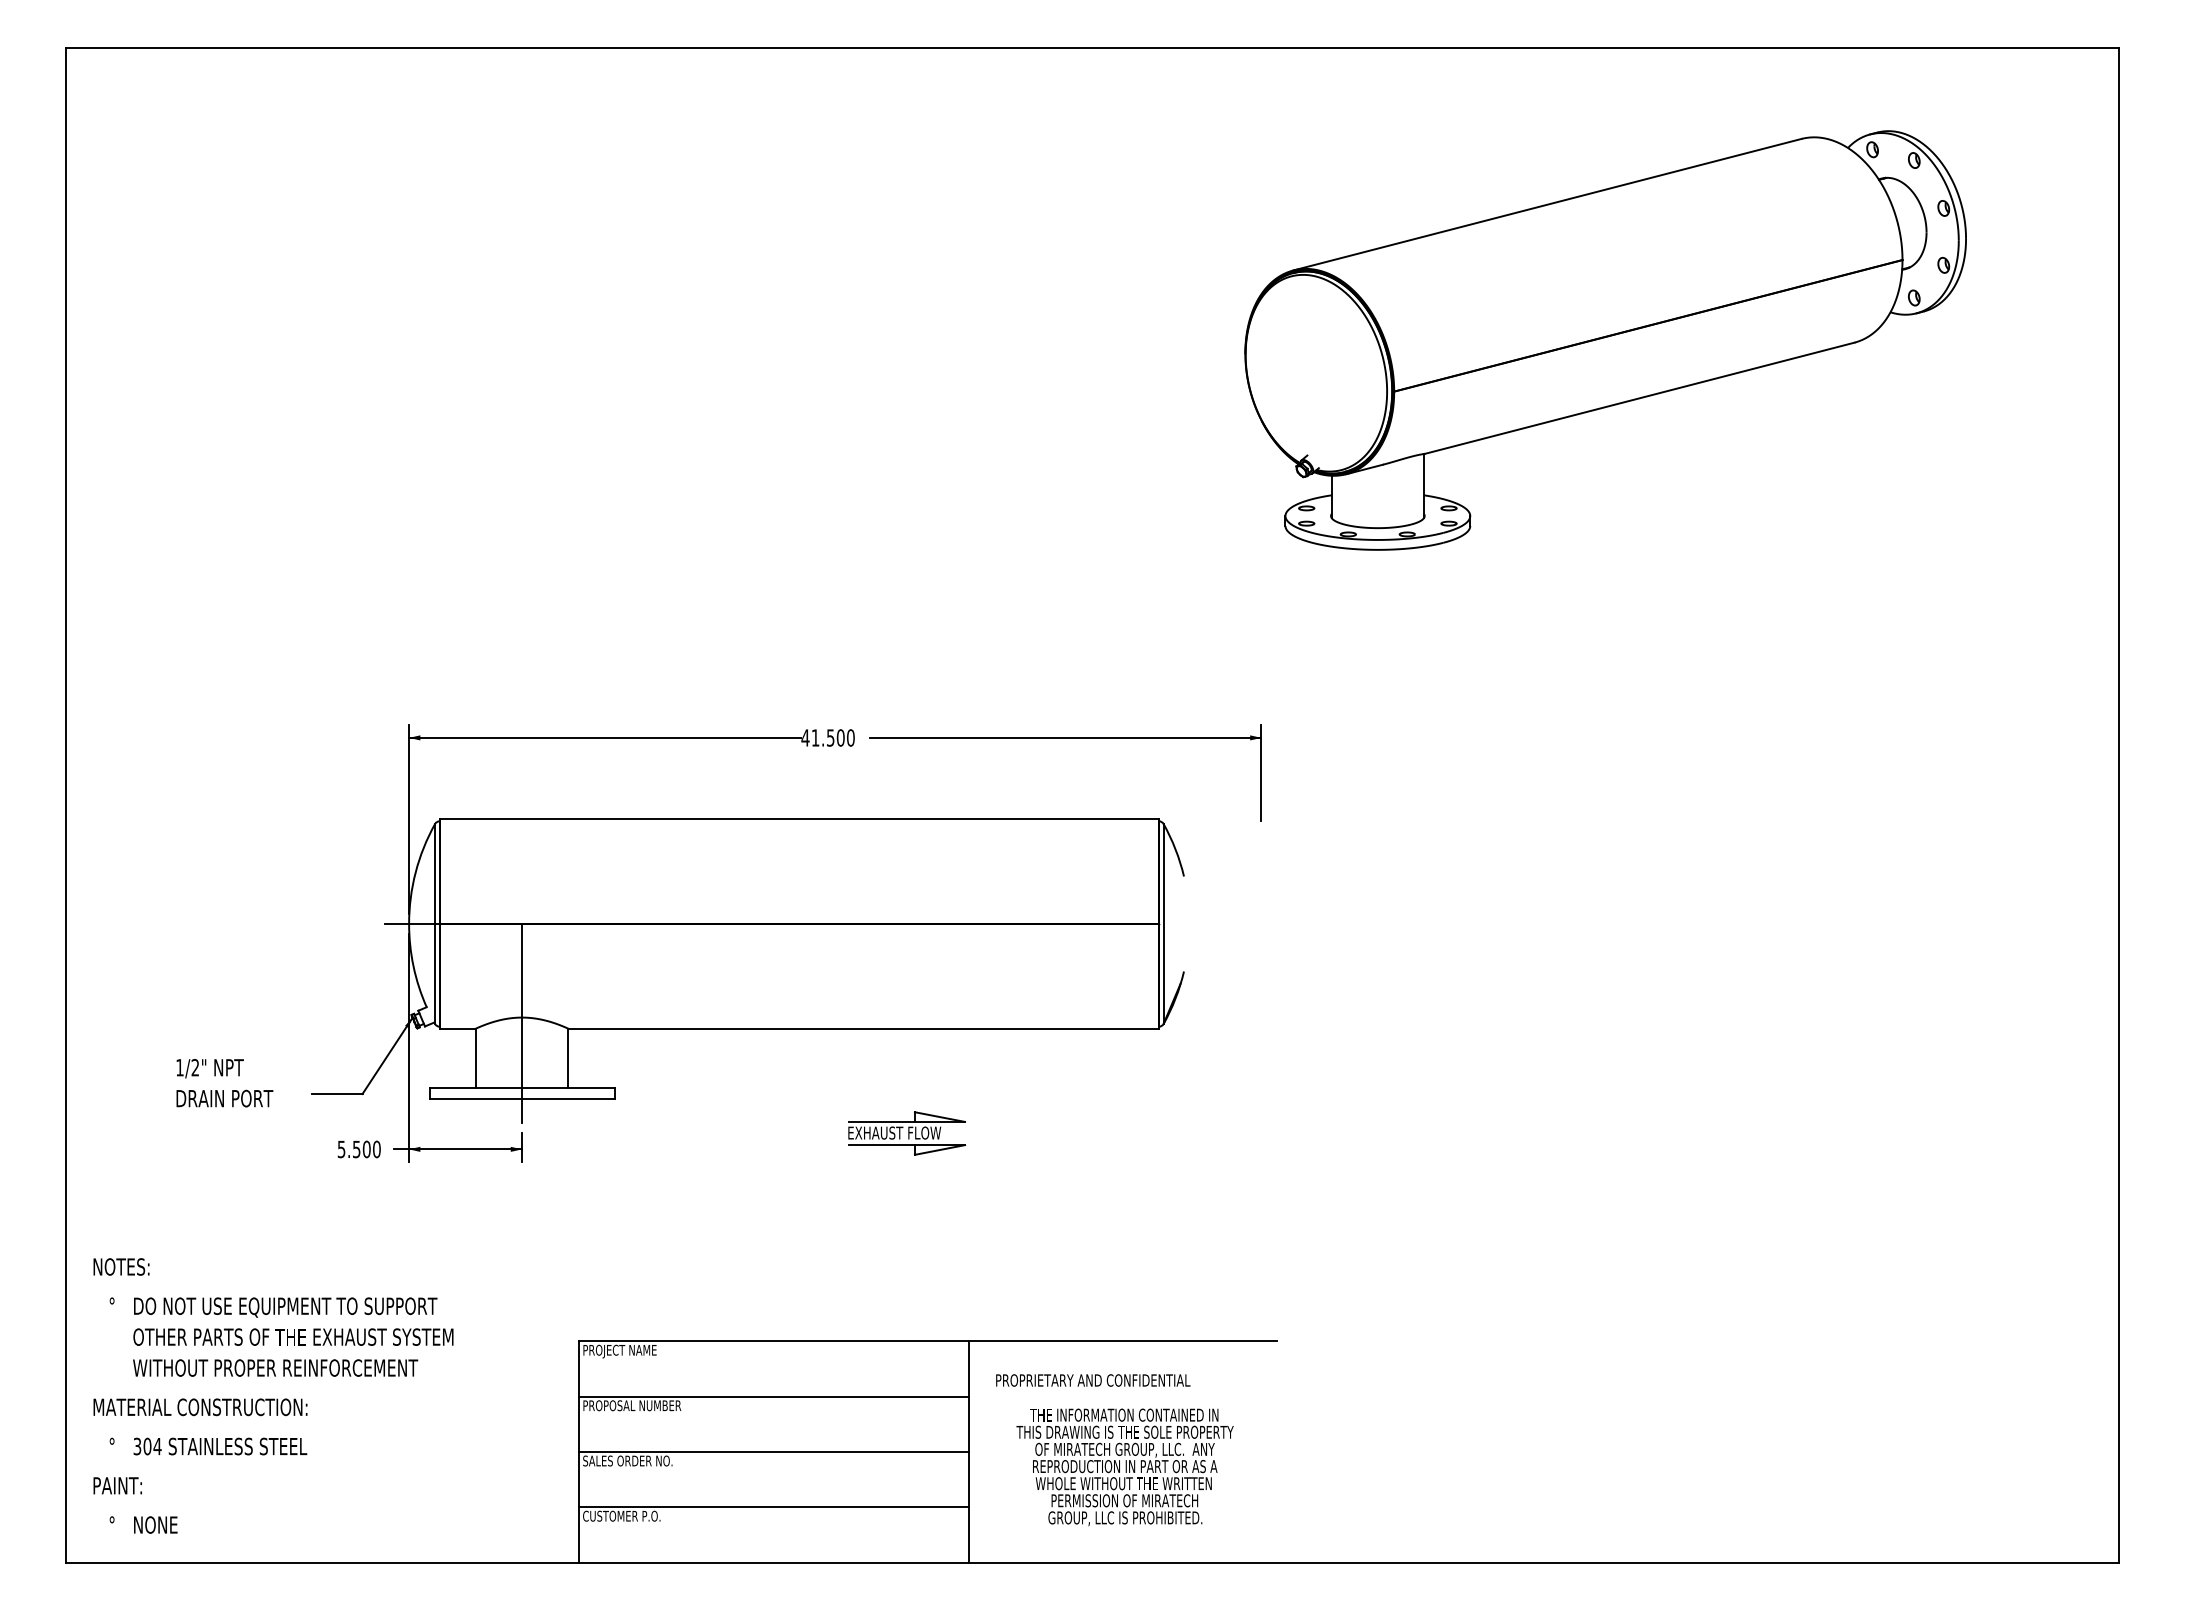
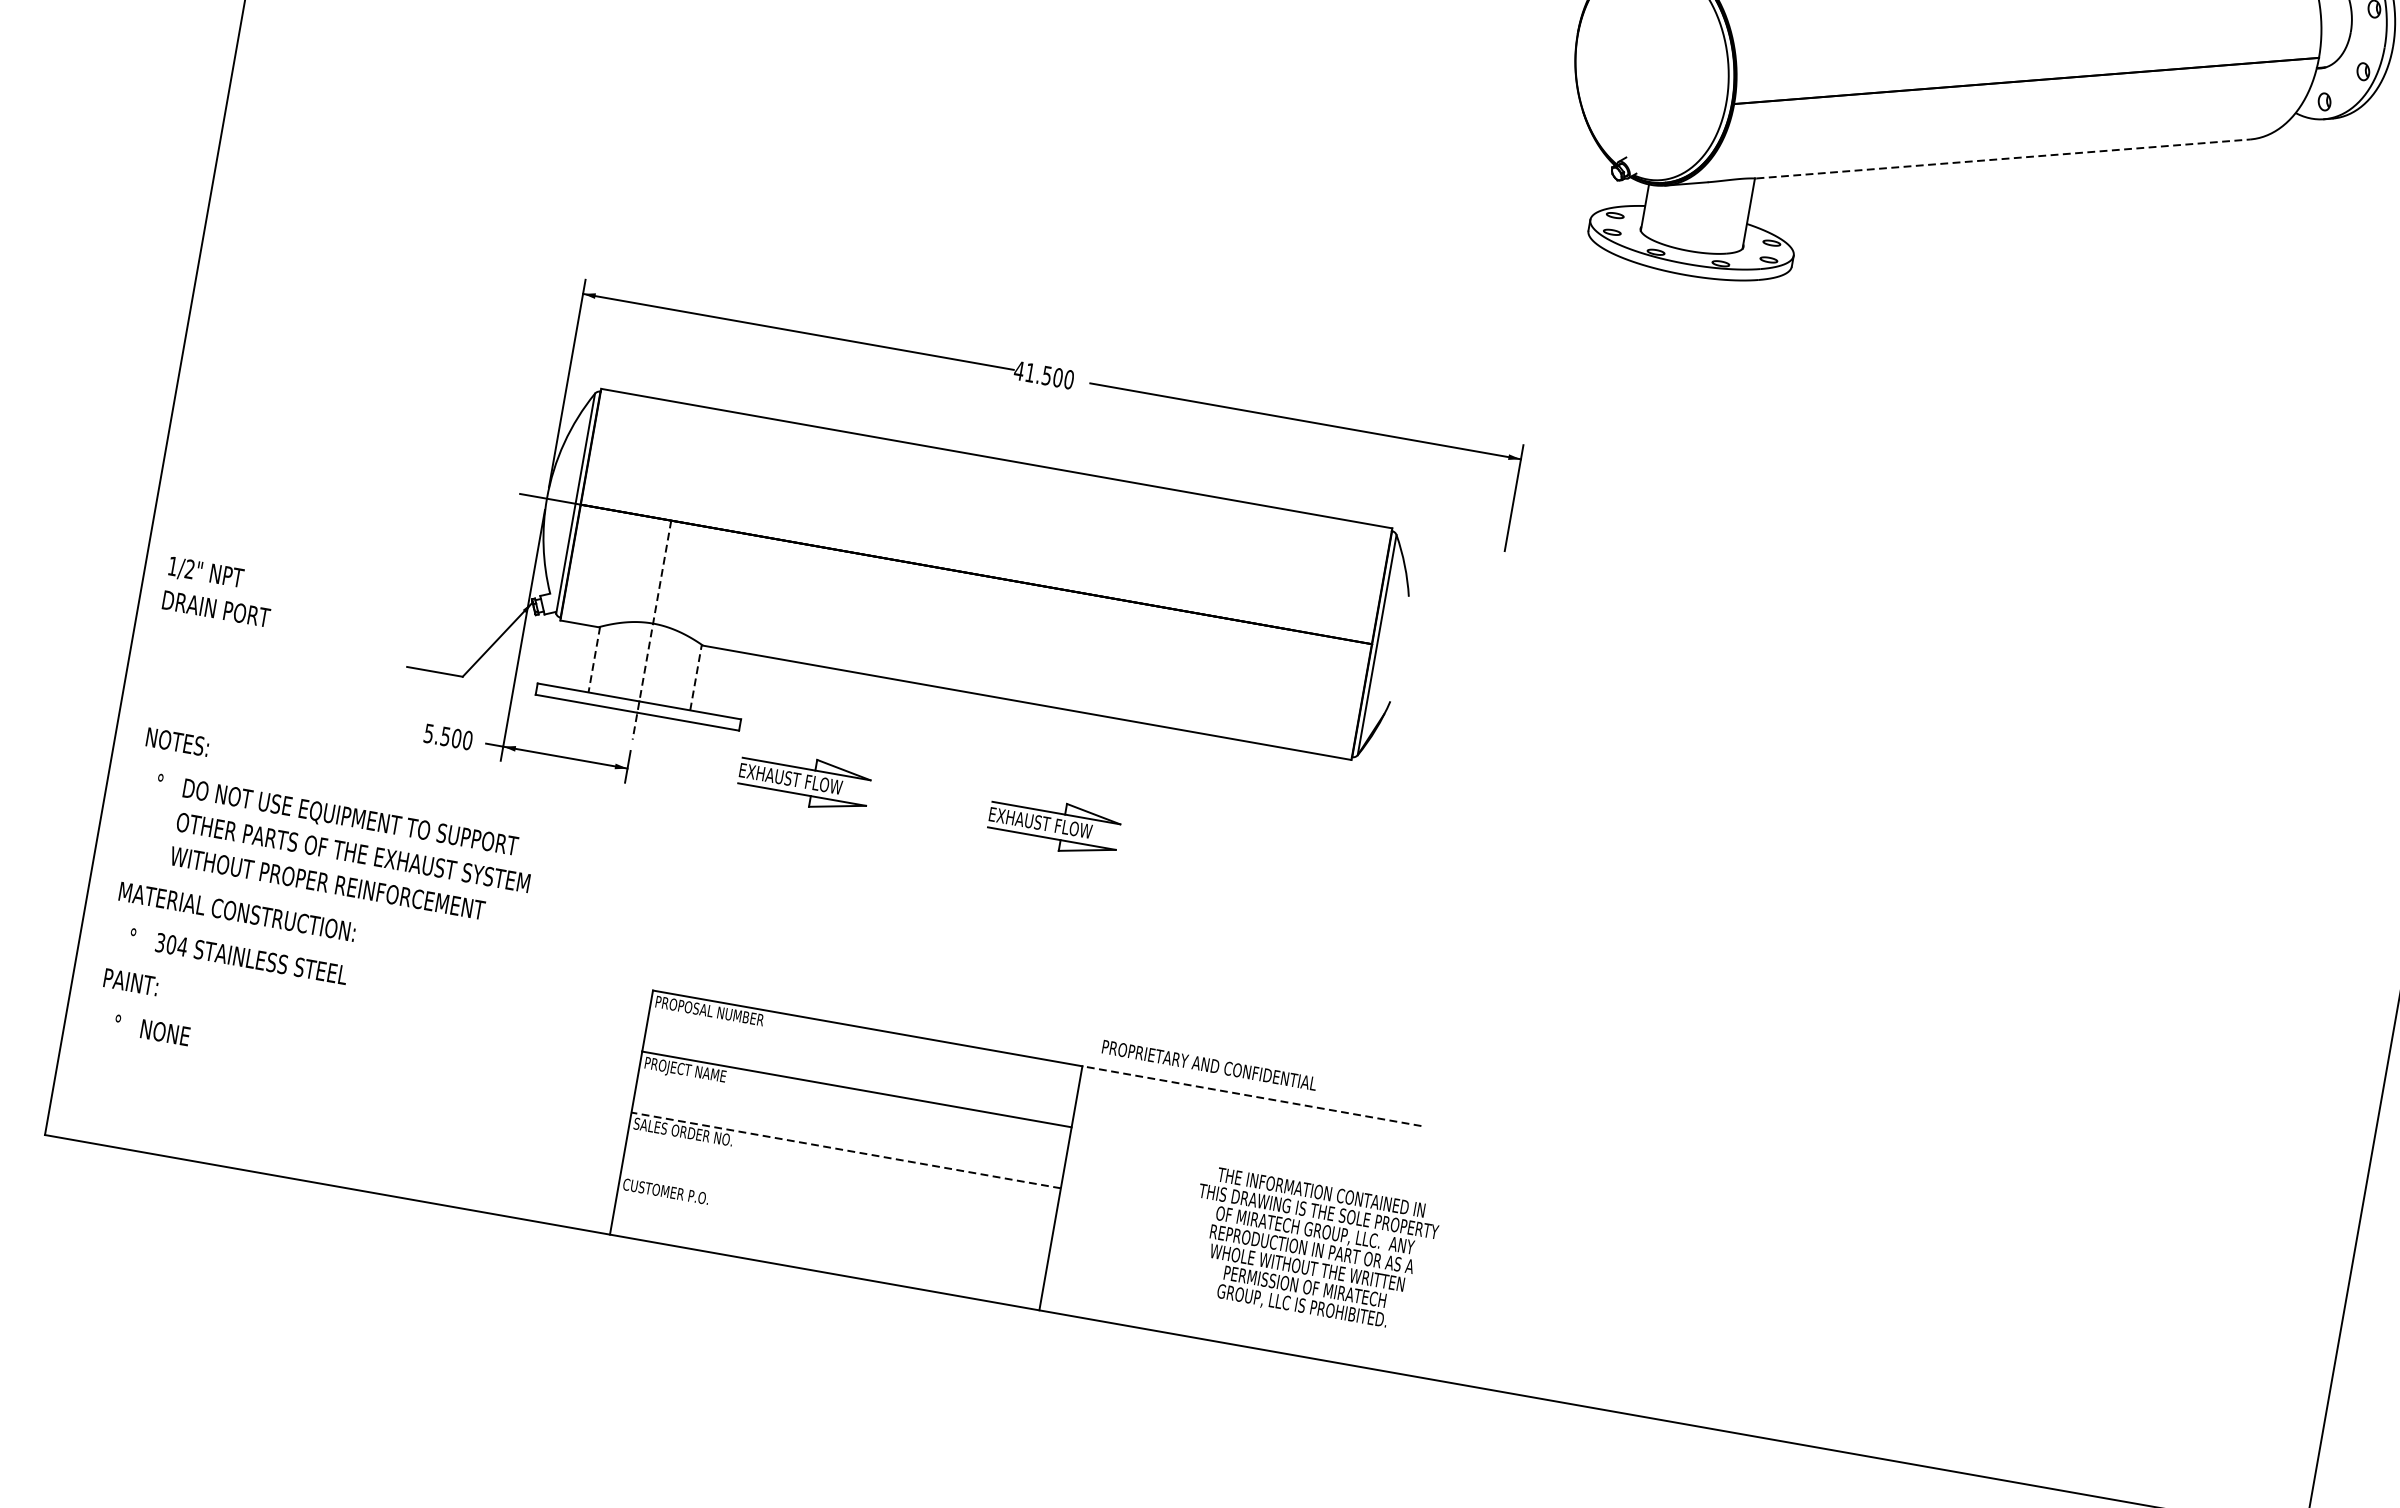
line: (1639, 398) -> (2002, 159), solid -> dashed
line: (522, 1023) -> (652, 630), solid -> dashed
line: (475, 1058) -> (593, 659), solid -> dashed
line: (568, 1058) -> (696, 677), solid -> dashed
text: (224, 1083) -> (218, 592), moved
part: (680, 1133) -> (804, 781), added
line: (1122, 1341) -> (1250, 1096), solid -> dashed
text: (641, 1351) -> (719, 1014), PROJECT NAME -> PROPOSAL NUMBER
text: (1093, 1380) -> (1209, 1065), moved
text: (273, 1395) -> (320, 913), moved
text: (641, 1406) -> (709, 1074), PROPOSAL NUMBER -> PROJECT NAME
line: (773, 1451) -> (845, 1149), solid -> dashed
text: (1124, 1467) -> (1311, 1250), moved
line: (774, 1507) -> (835, 1211), removed

